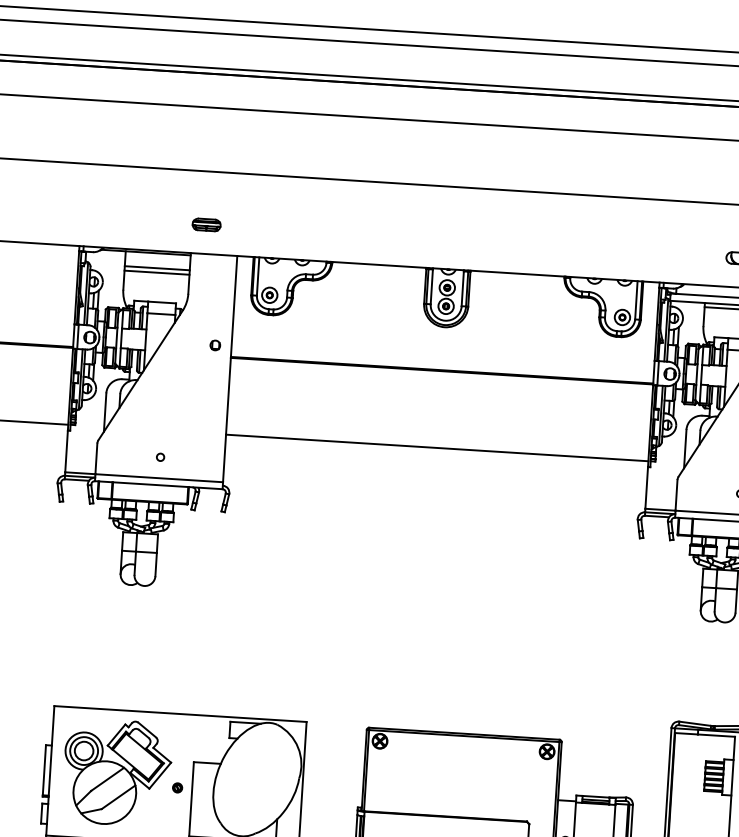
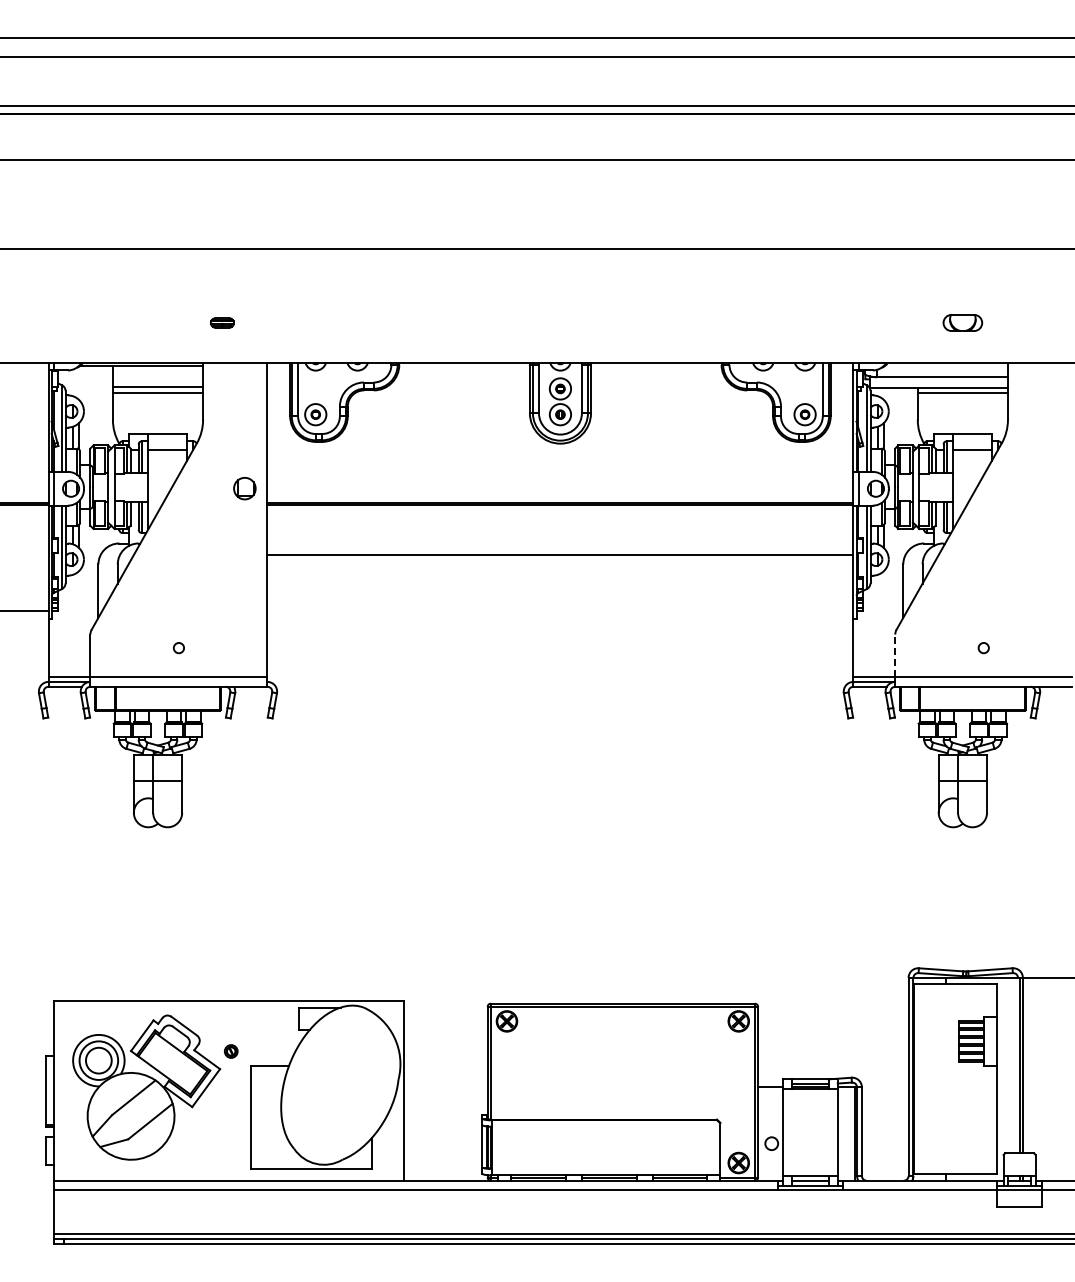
part: (206, 224) -> (222, 322), size x0.6
circle: (215, 345) -> (244, 488), size x1.6
line: (437, 448) -> (560, 555), moved
line: (676, 495) -> (895, 655), solid -> dashed
part: (177, 787) -> (230, 1051), moved

